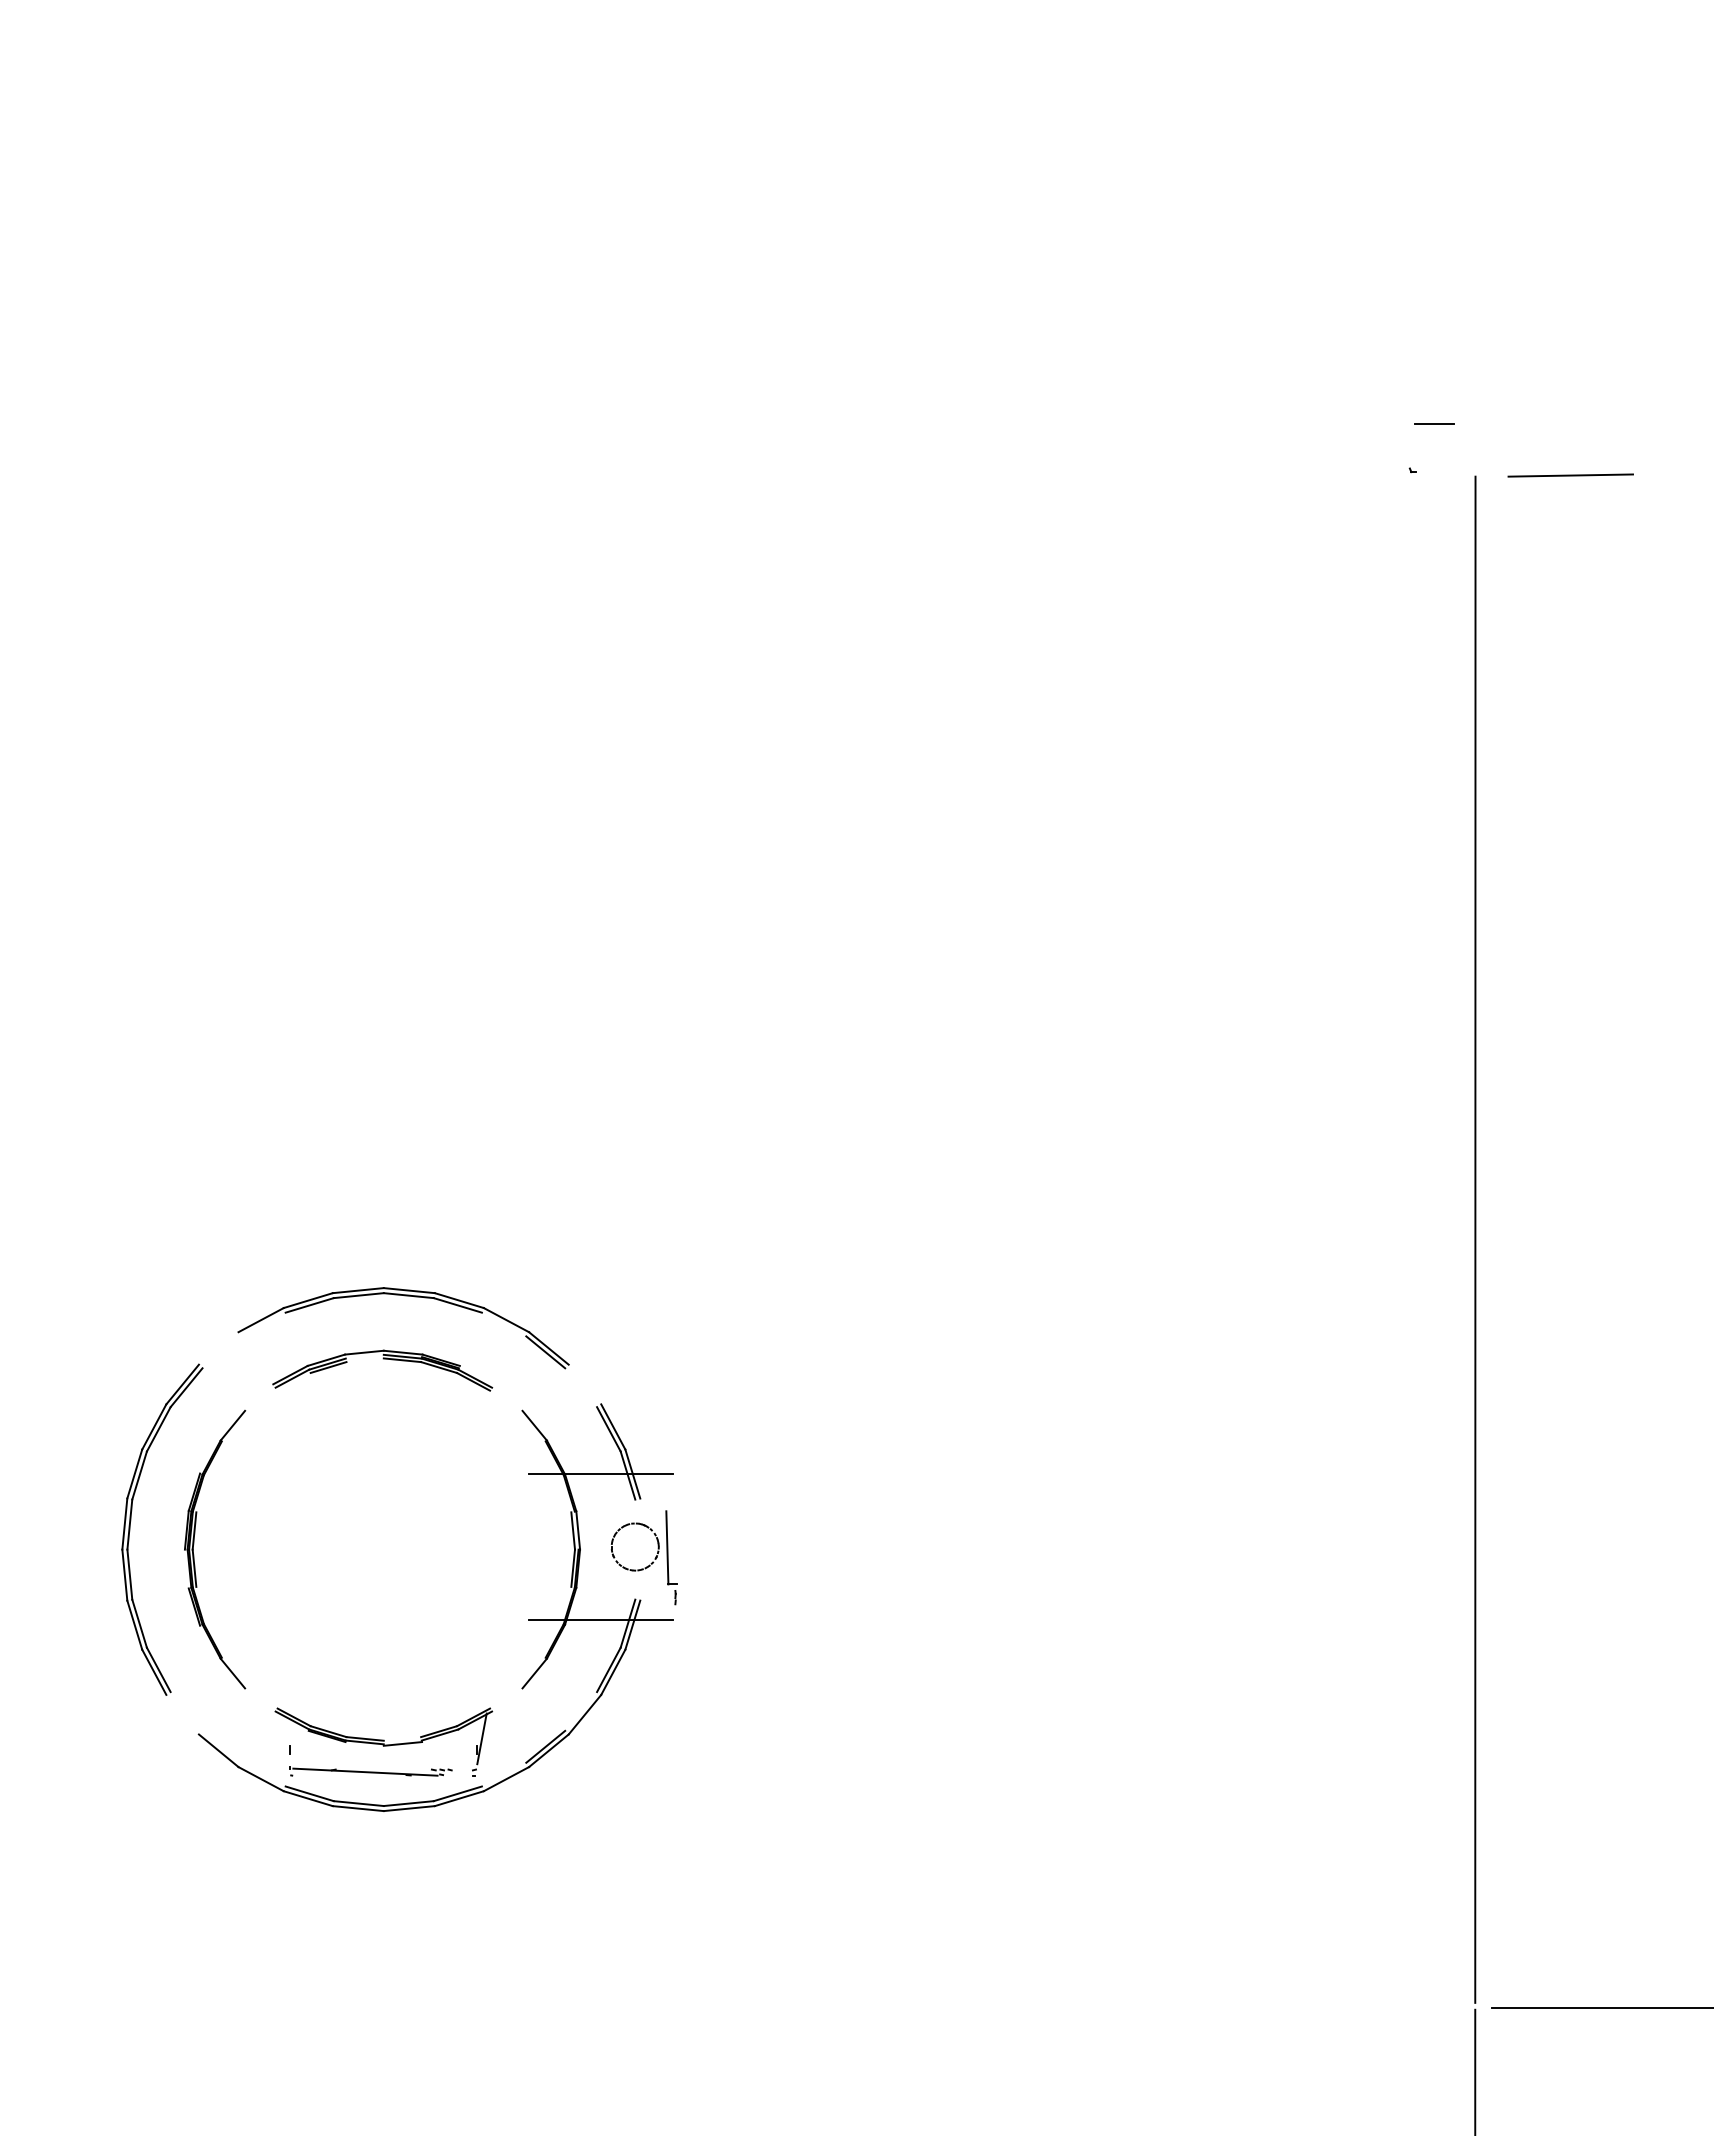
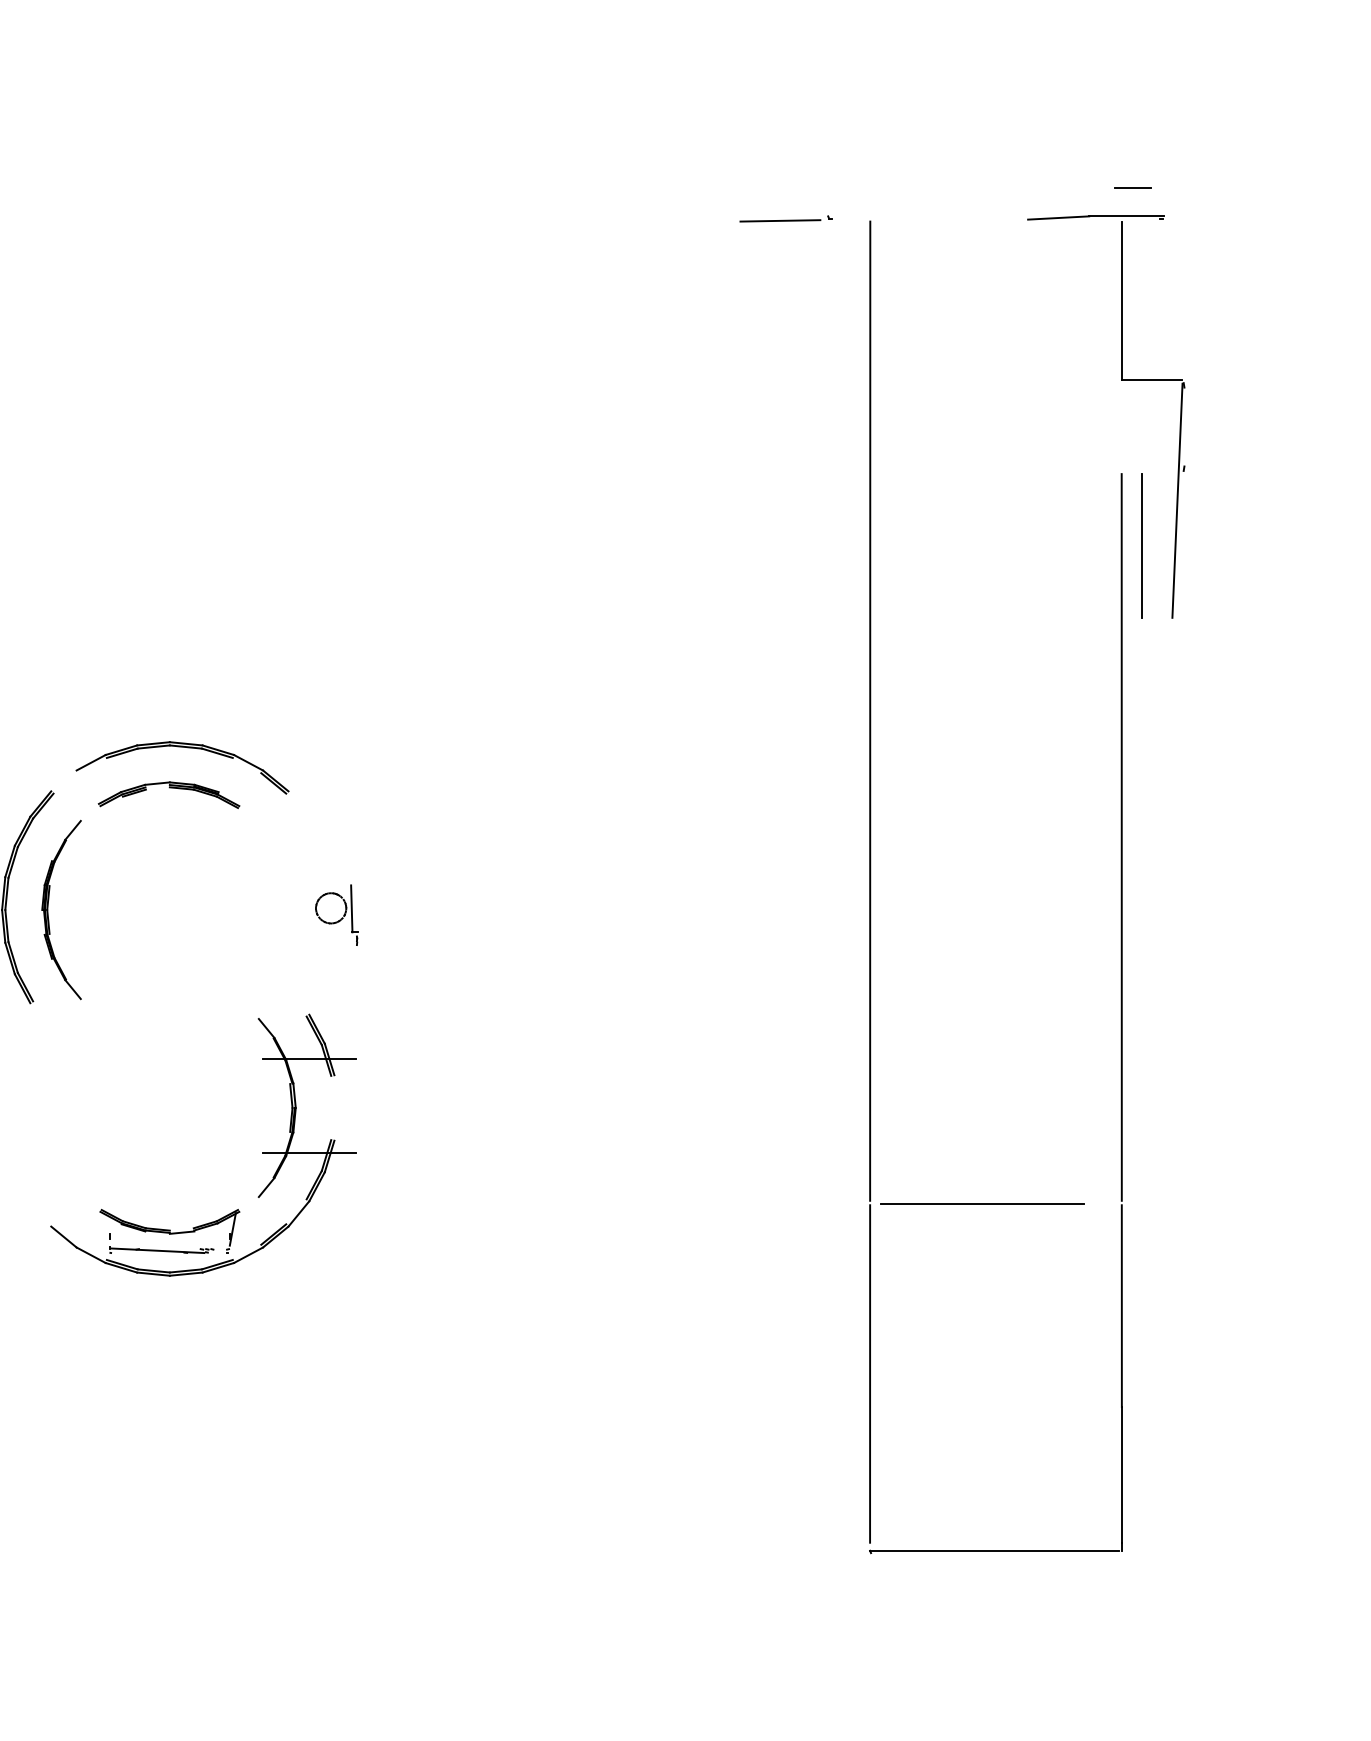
line: (1433, 423) -> (843, 187), removed
line: (1570, 474) -> (780, 220), moved
part: (528, 1618) -> (262, 1152), moved

